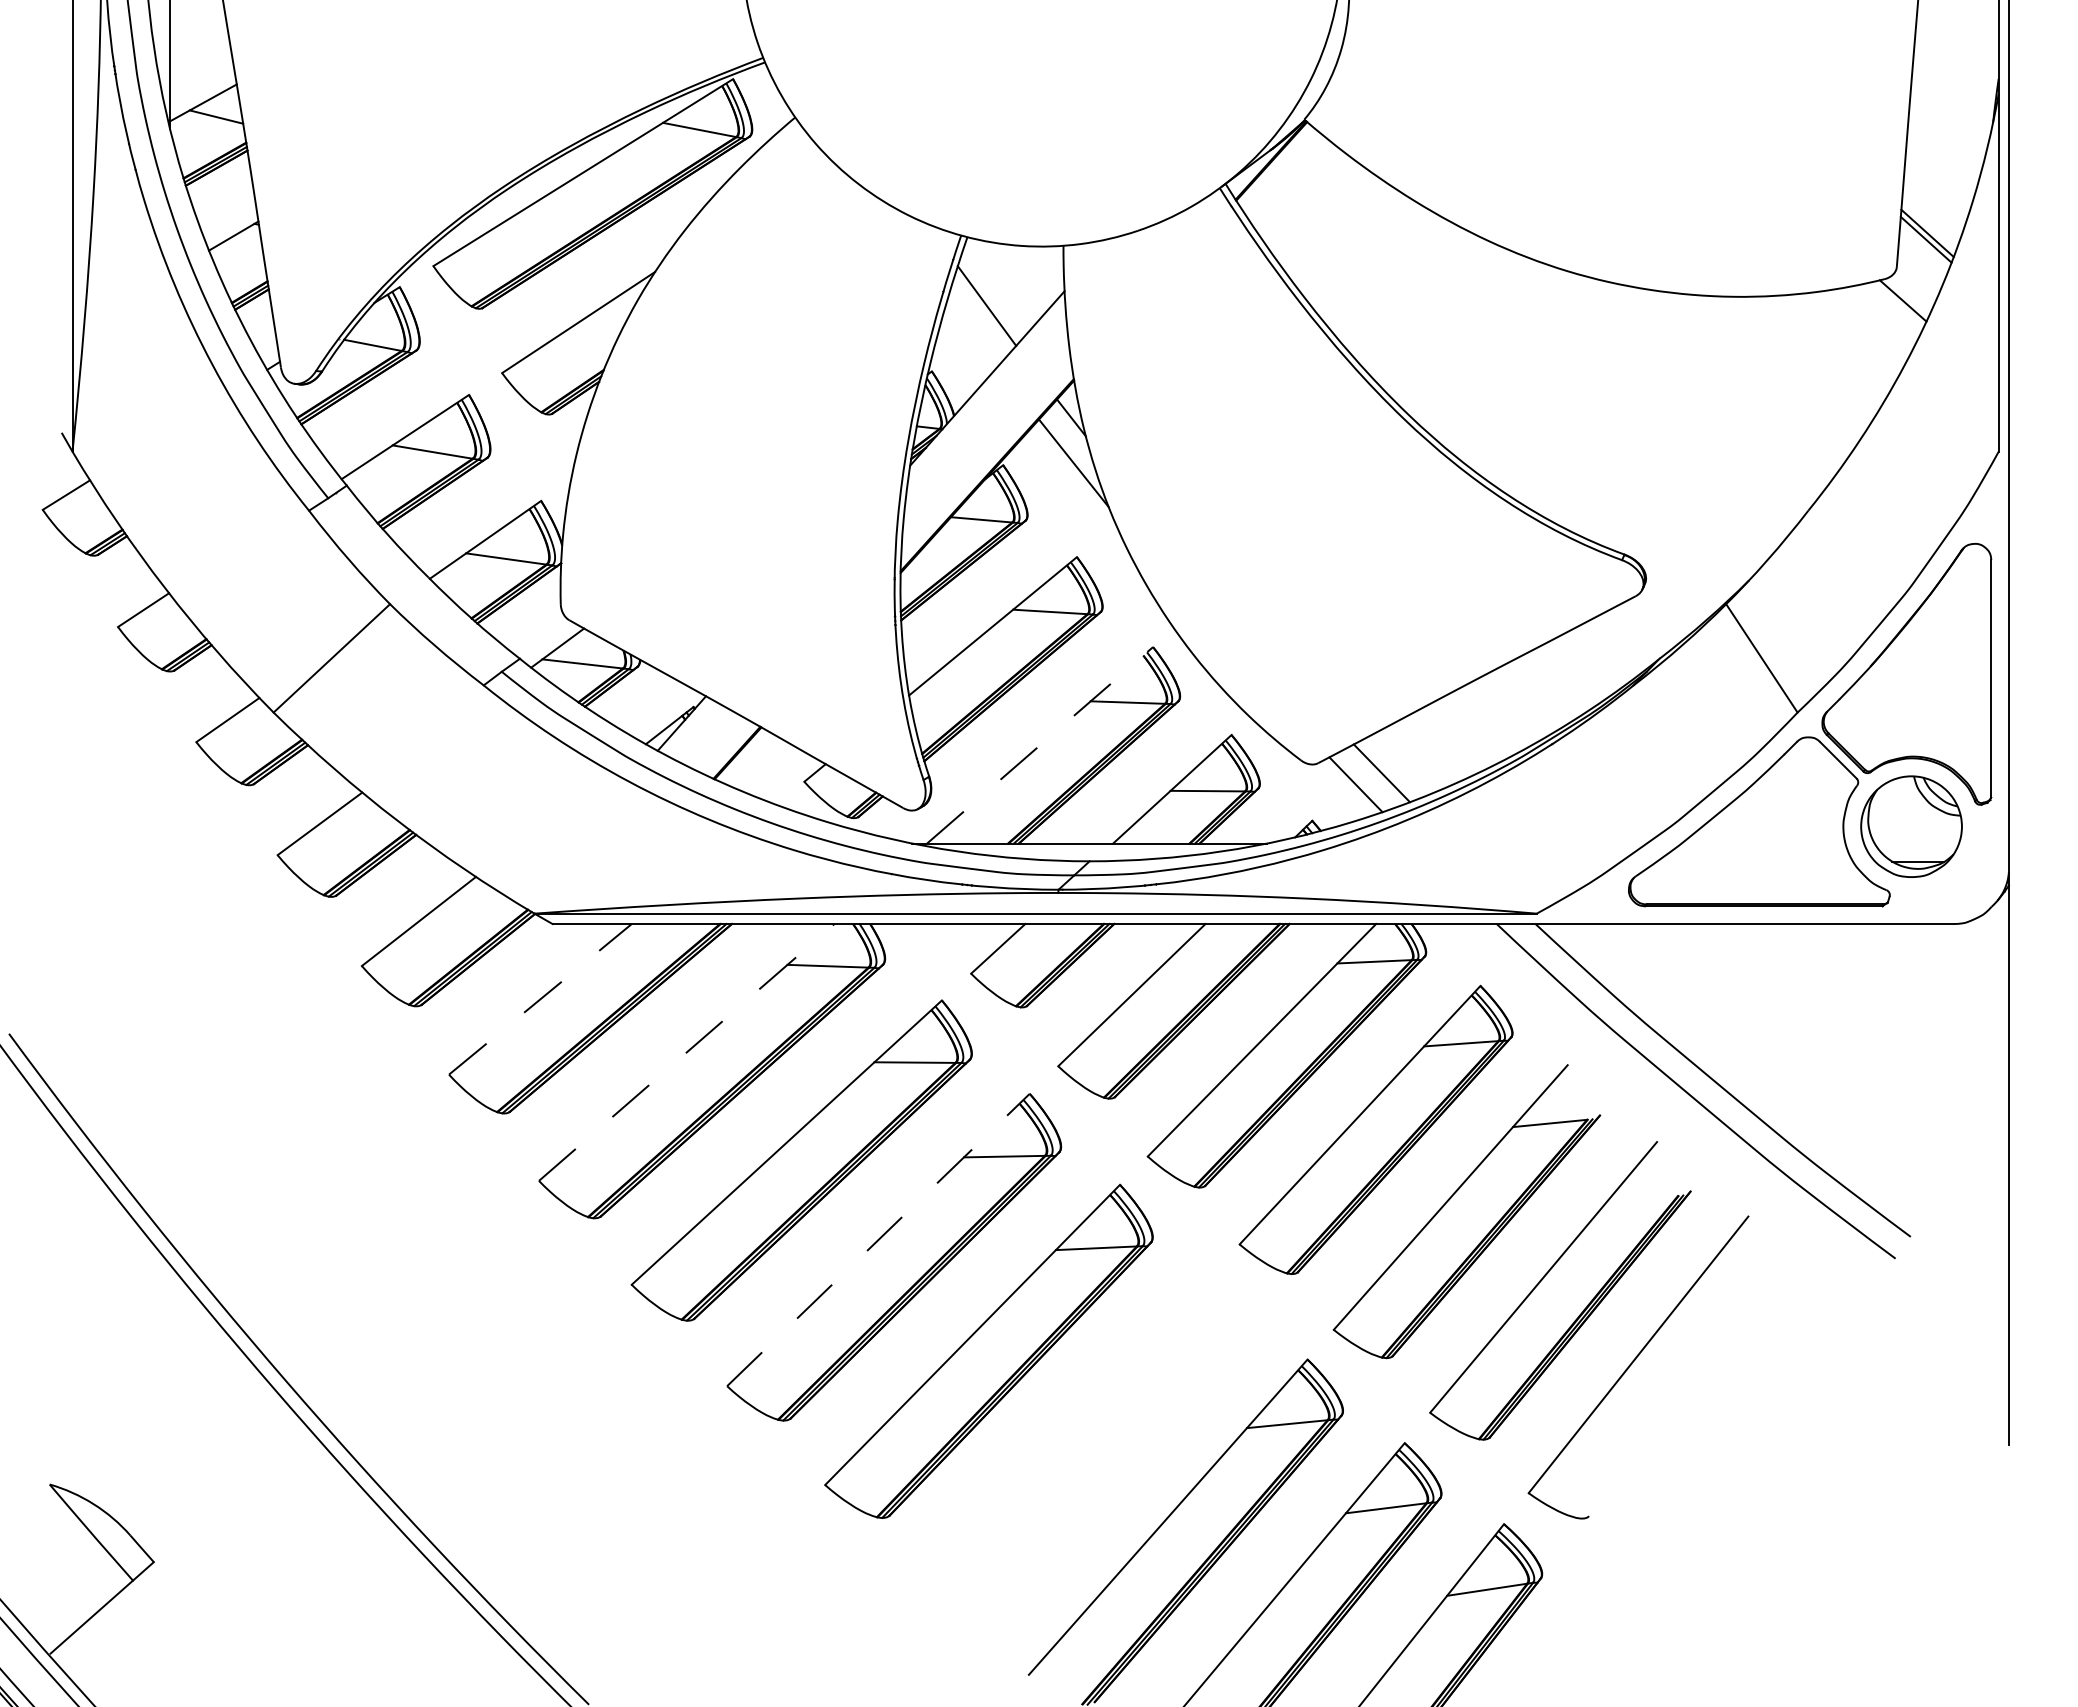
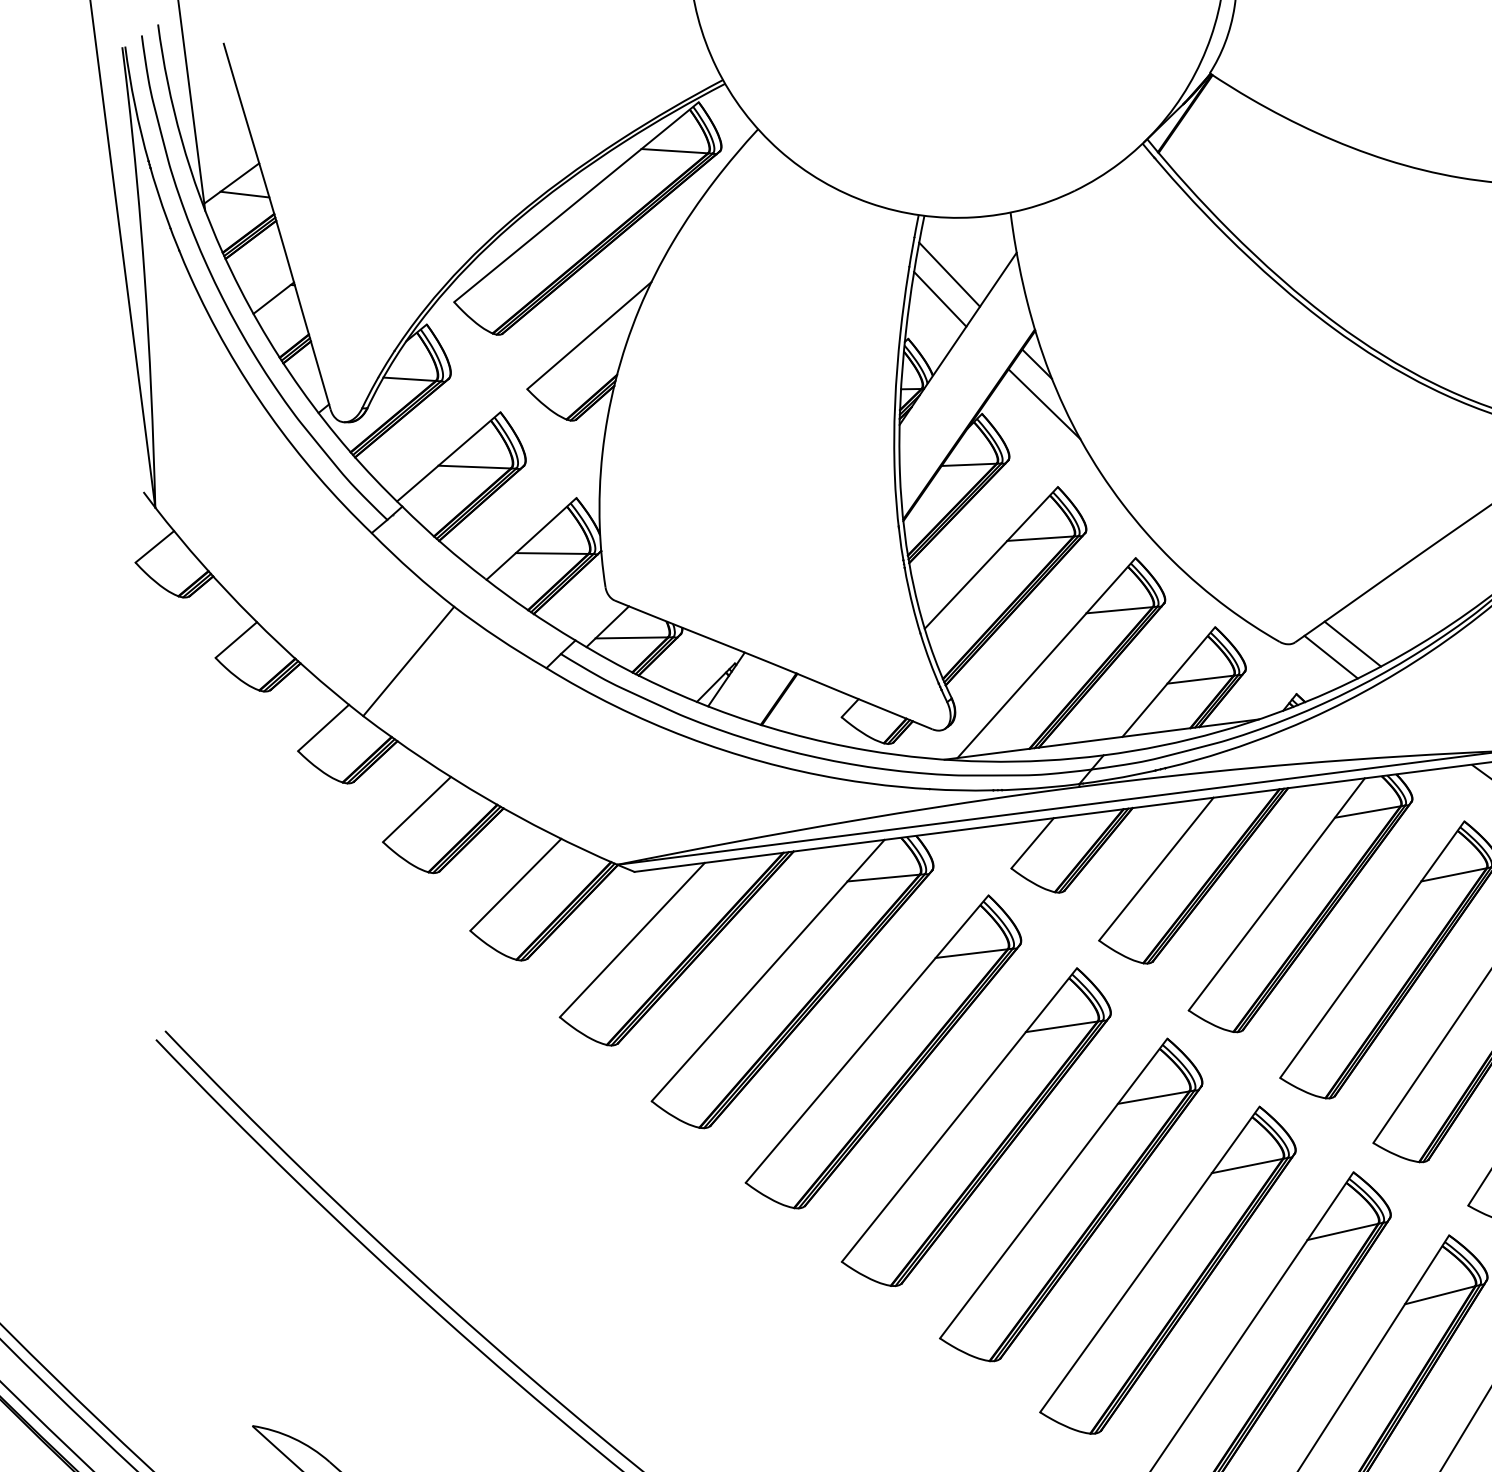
line: (972, 332) -> (939, 299), added
line: (1040, 745) -> (1046, 658), dashed -> solid
line: (540, 999) -> (632, 940), dashed -> solid
line: (686, 1052) -> (767, 970), dashed -> solid
line: (878, 1239) -> (959, 1114), dashed -> solid
part: (1085, 1442) -> (1166, 1271), added

